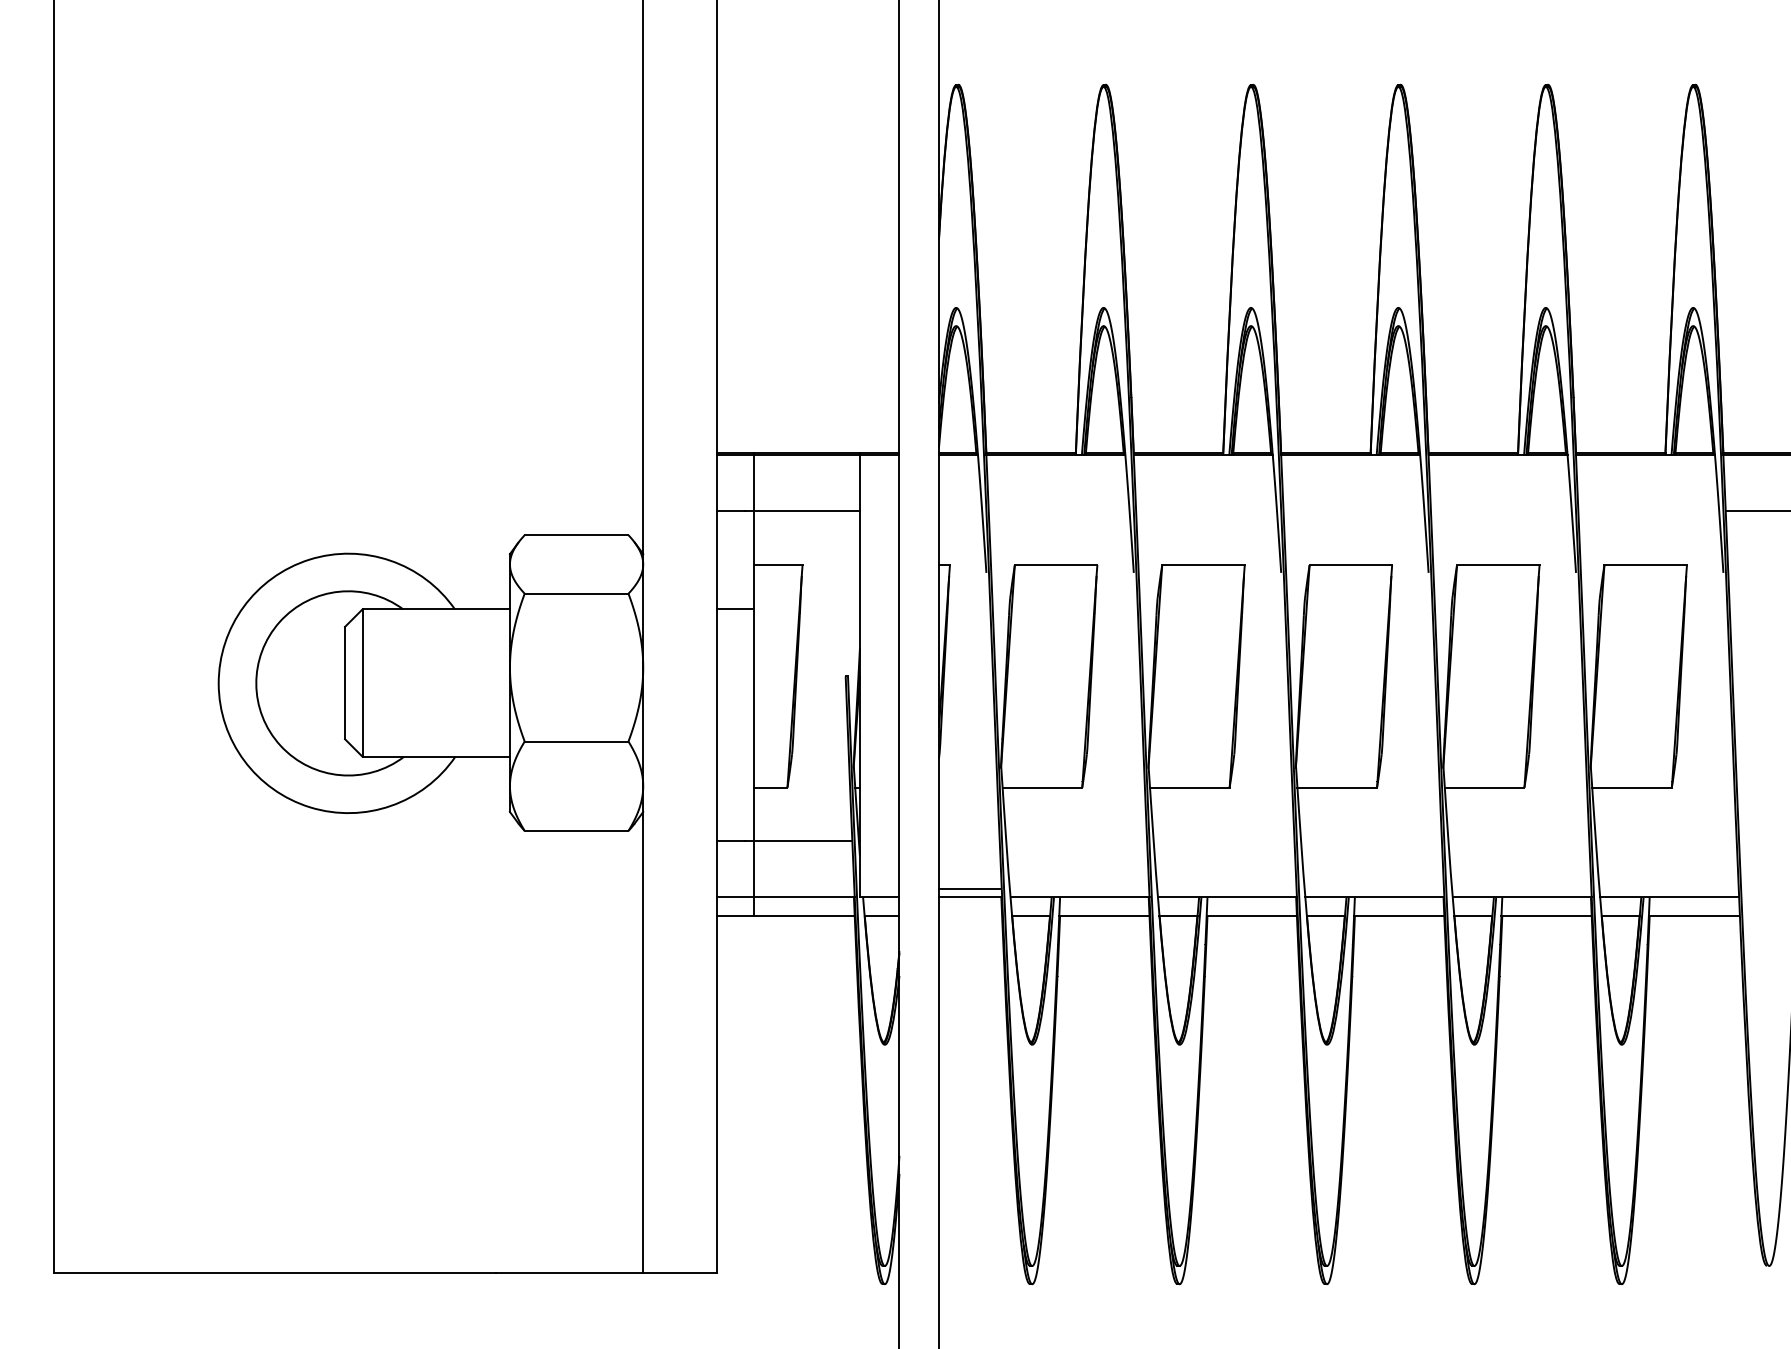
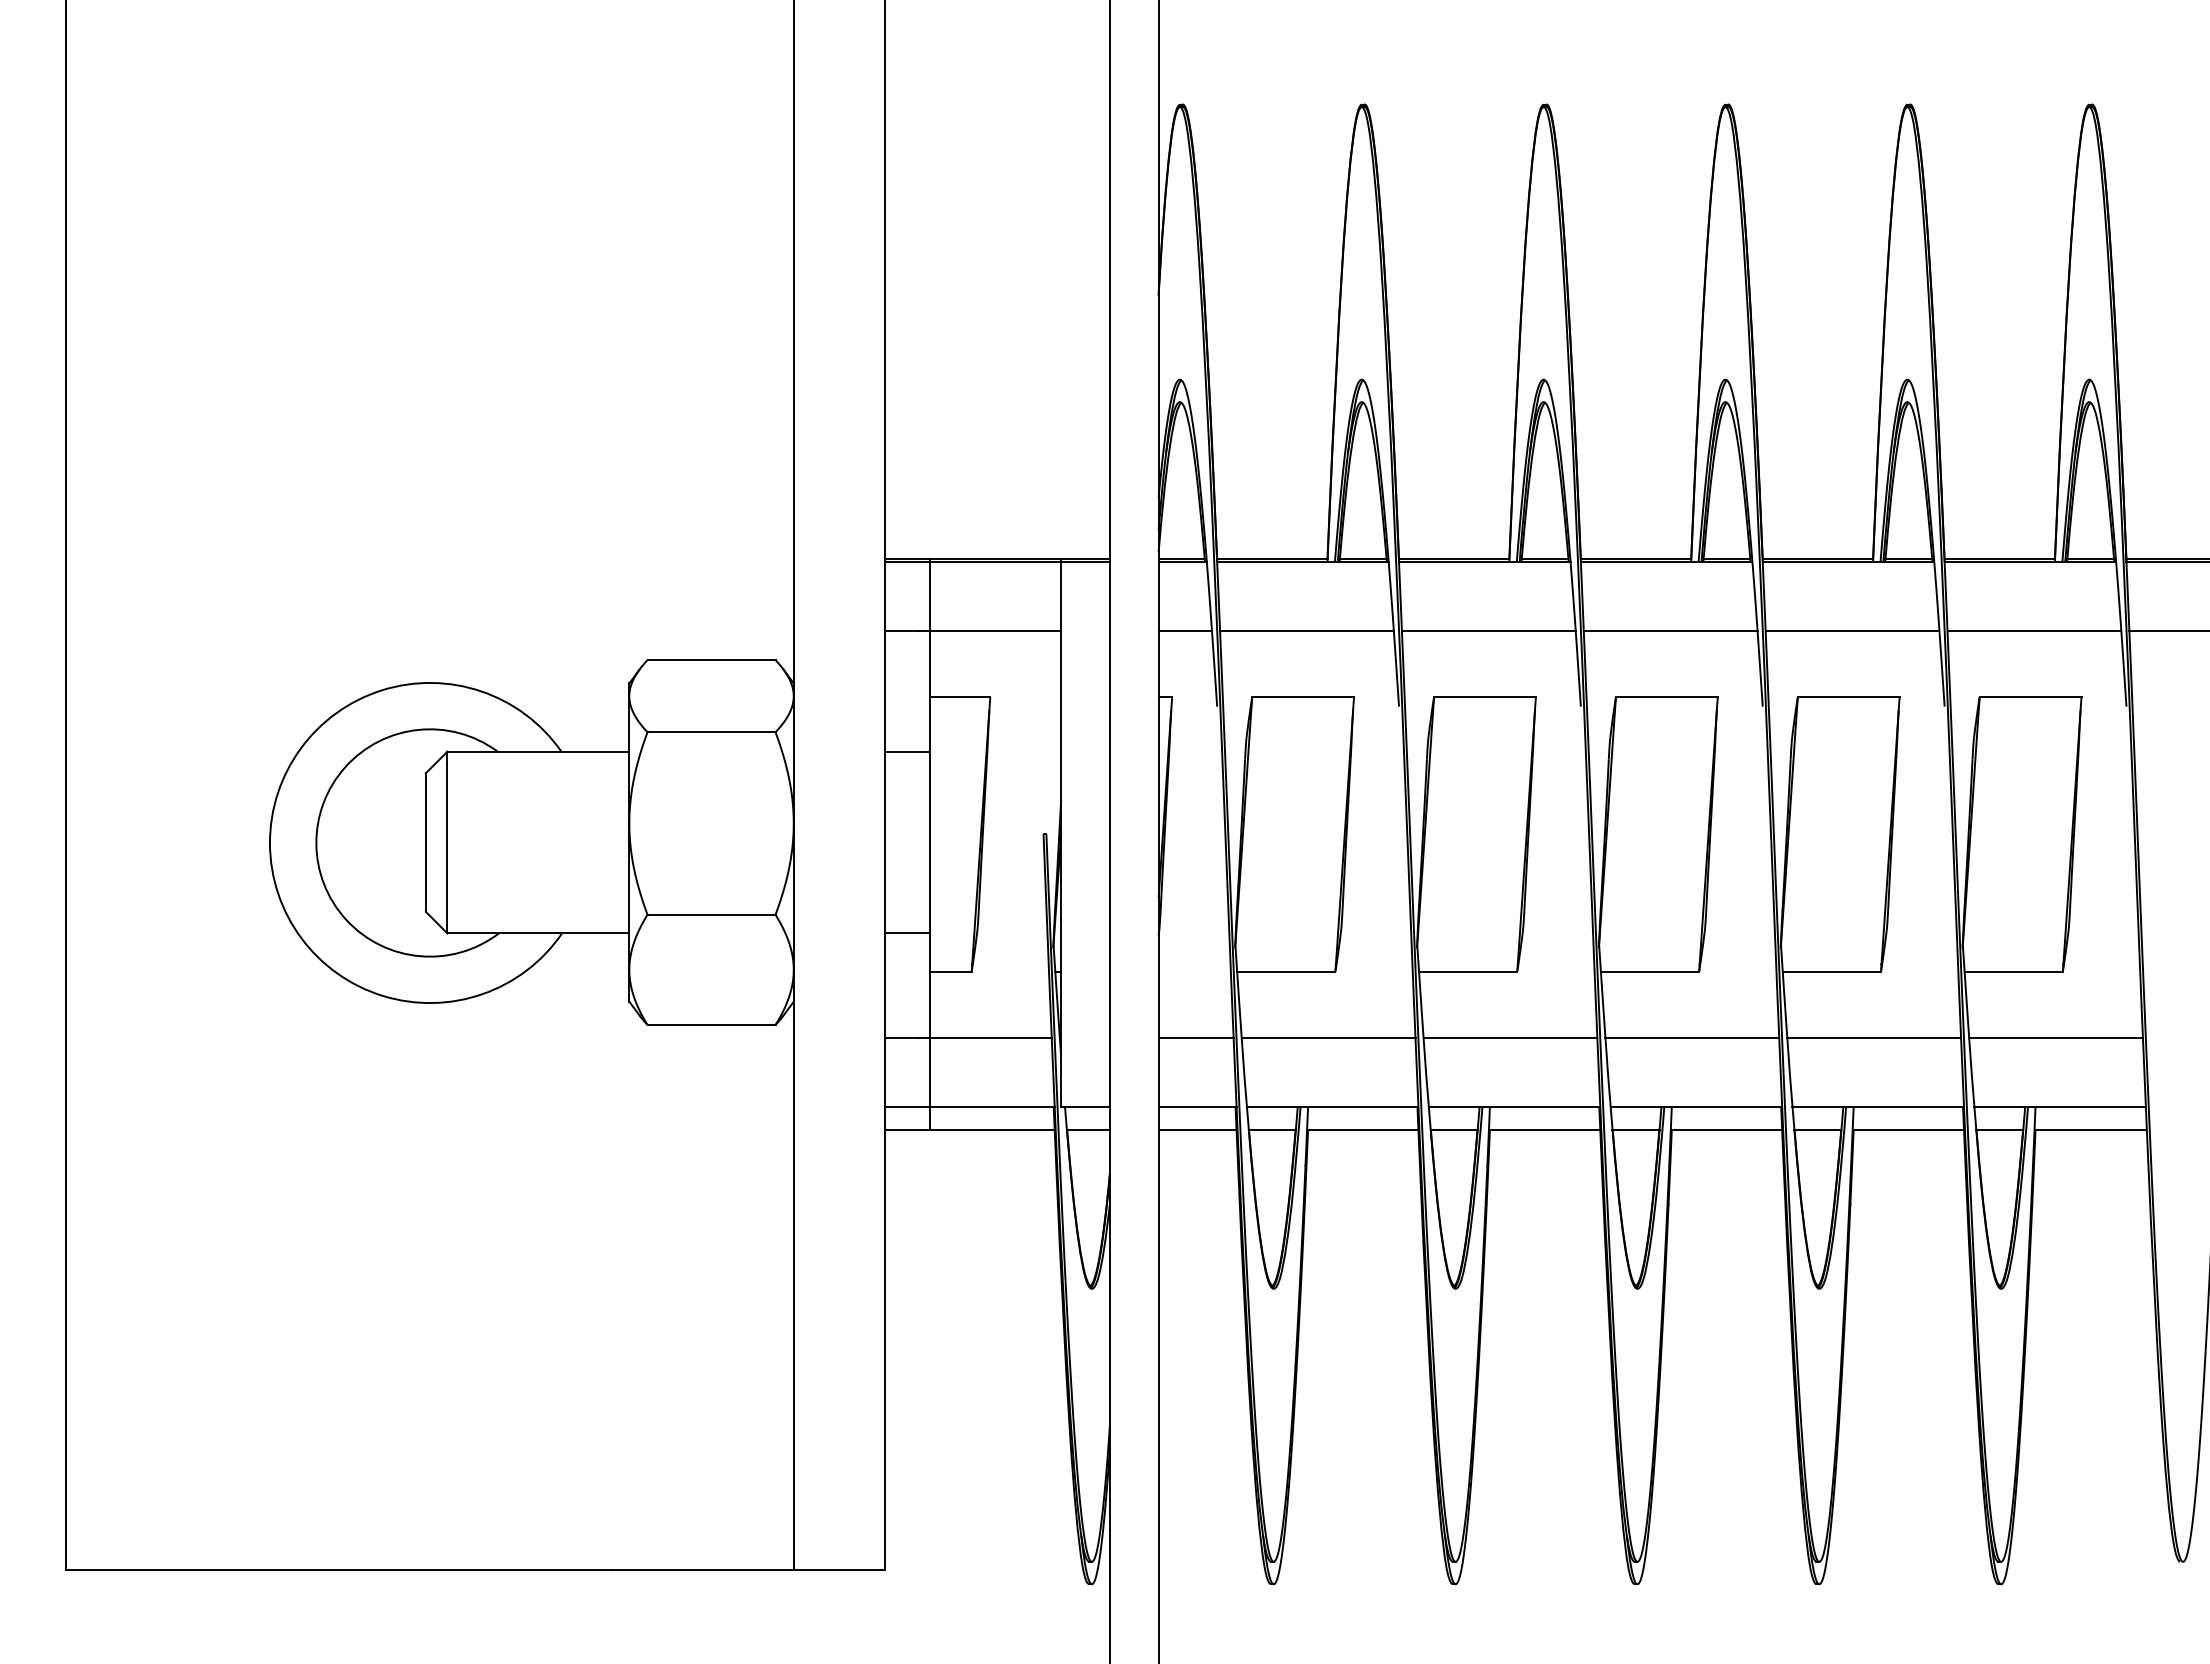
line: (959, 511) -> (1184, 630), added
line: (1058, 511) -> (1306, 630), added
line: (1206, 511) -> (1488, 630), added
line: (1353, 511) -> (1670, 630), added
line: (1501, 511) -> (1852, 630), added
line: (1648, 511) -> (2034, 630), added
line: (735, 756) -> (907, 933), added
line: (1076, 841) -> (1328, 1038), added
line: (1224, 841) -> (1510, 1038), added
line: (1371, 841) -> (1692, 1038), added
line: (1519, 841) -> (1874, 1038), added
line: (1665, 841) -> (2055, 1038), added
line: (968, 889) -> (1195, 1038), moved
line: (970, 915) -> (1197, 1129), added

